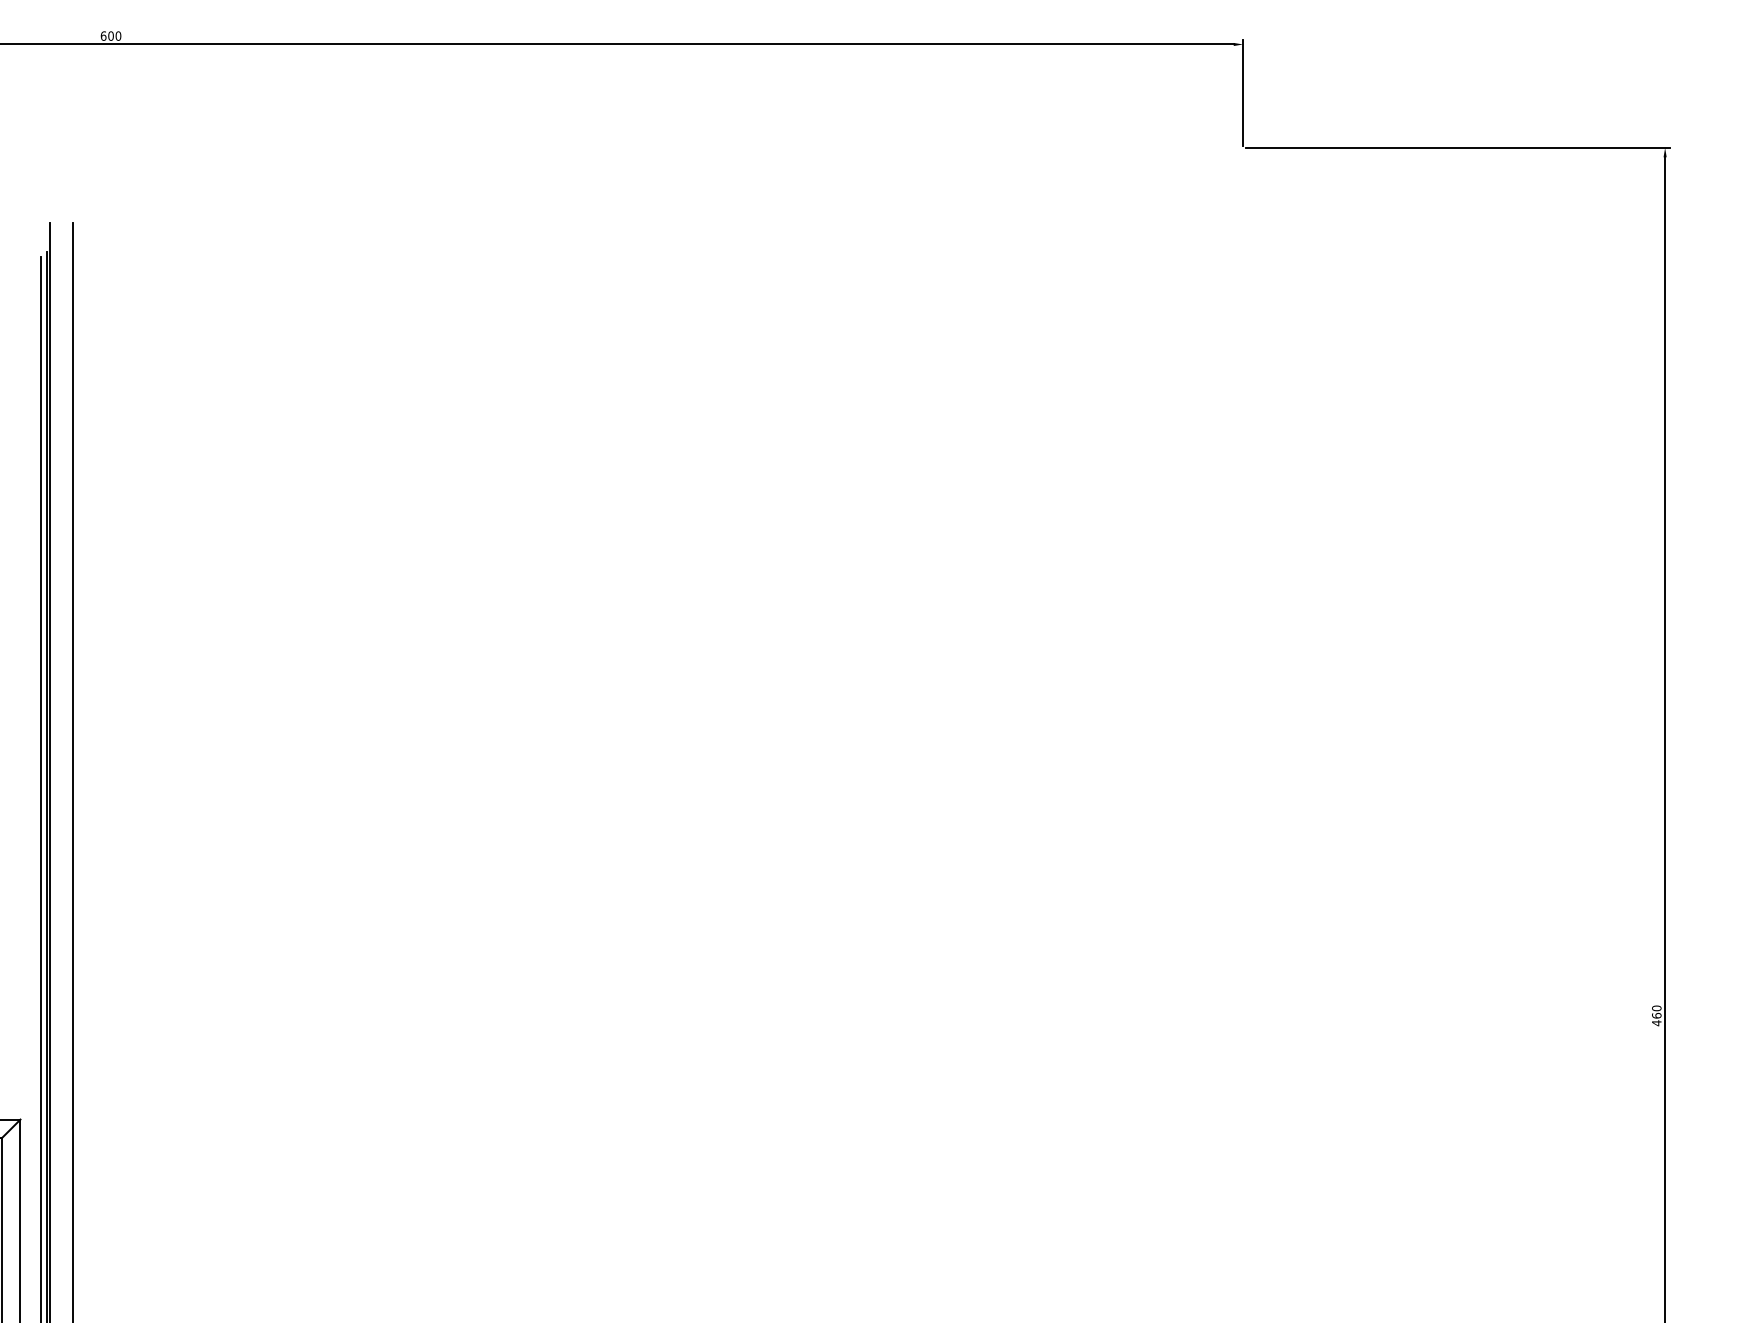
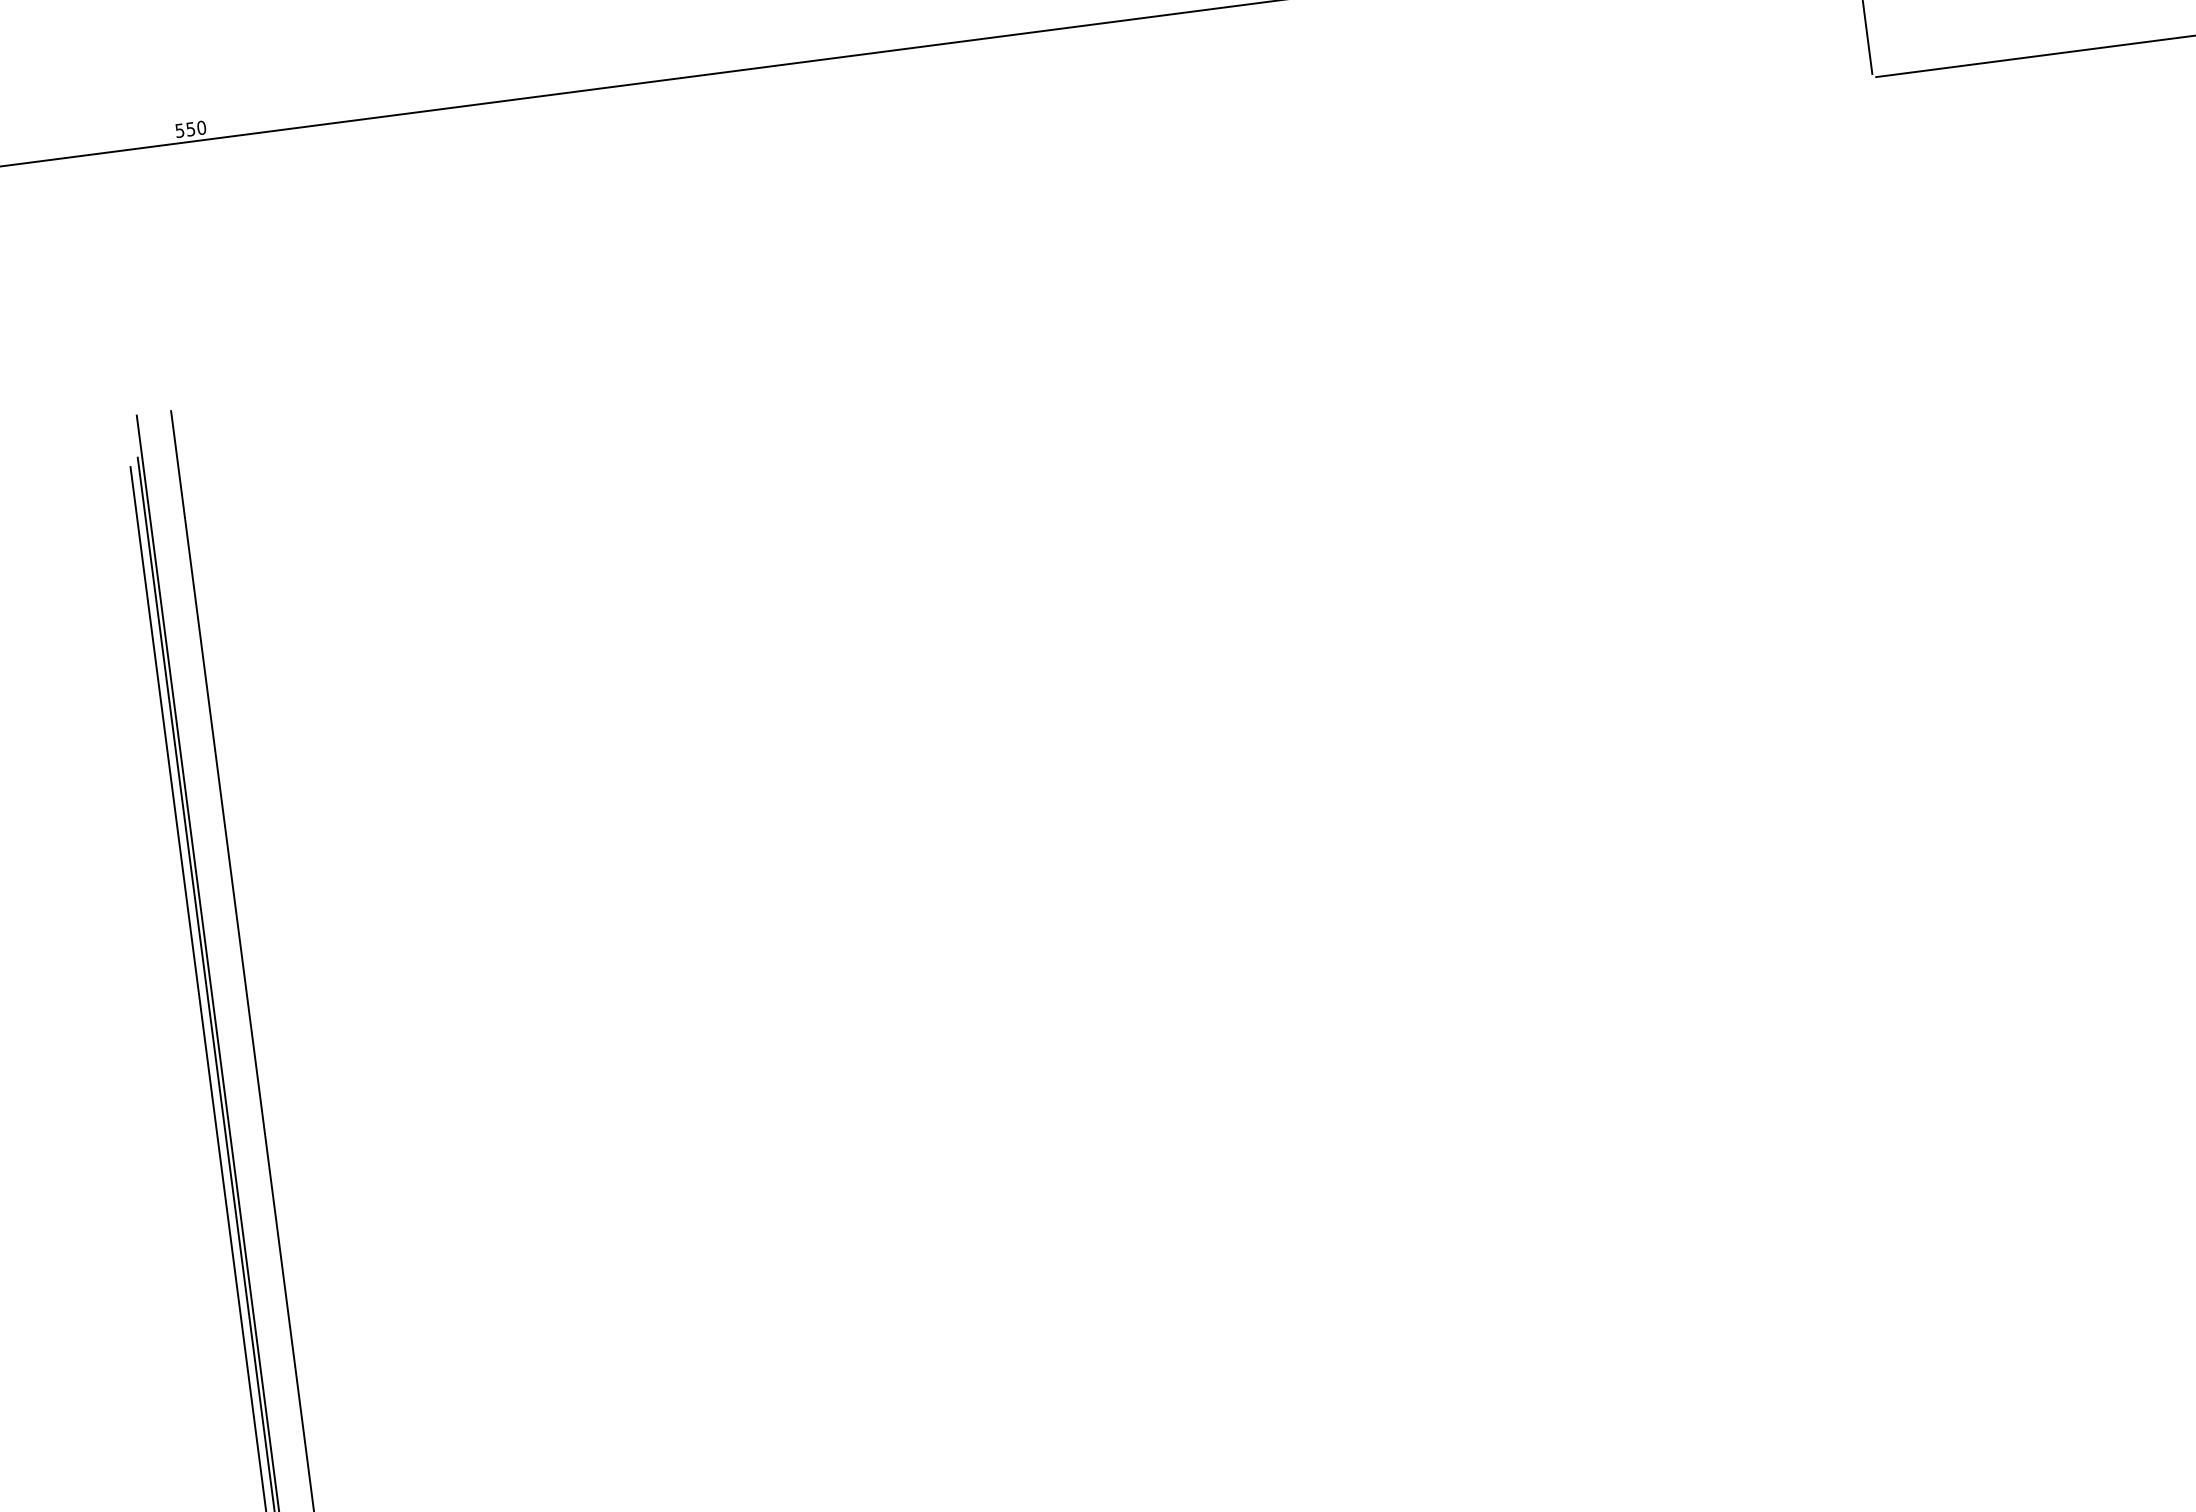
text: (106, 35) -> (184, 129), 600 -> 550

